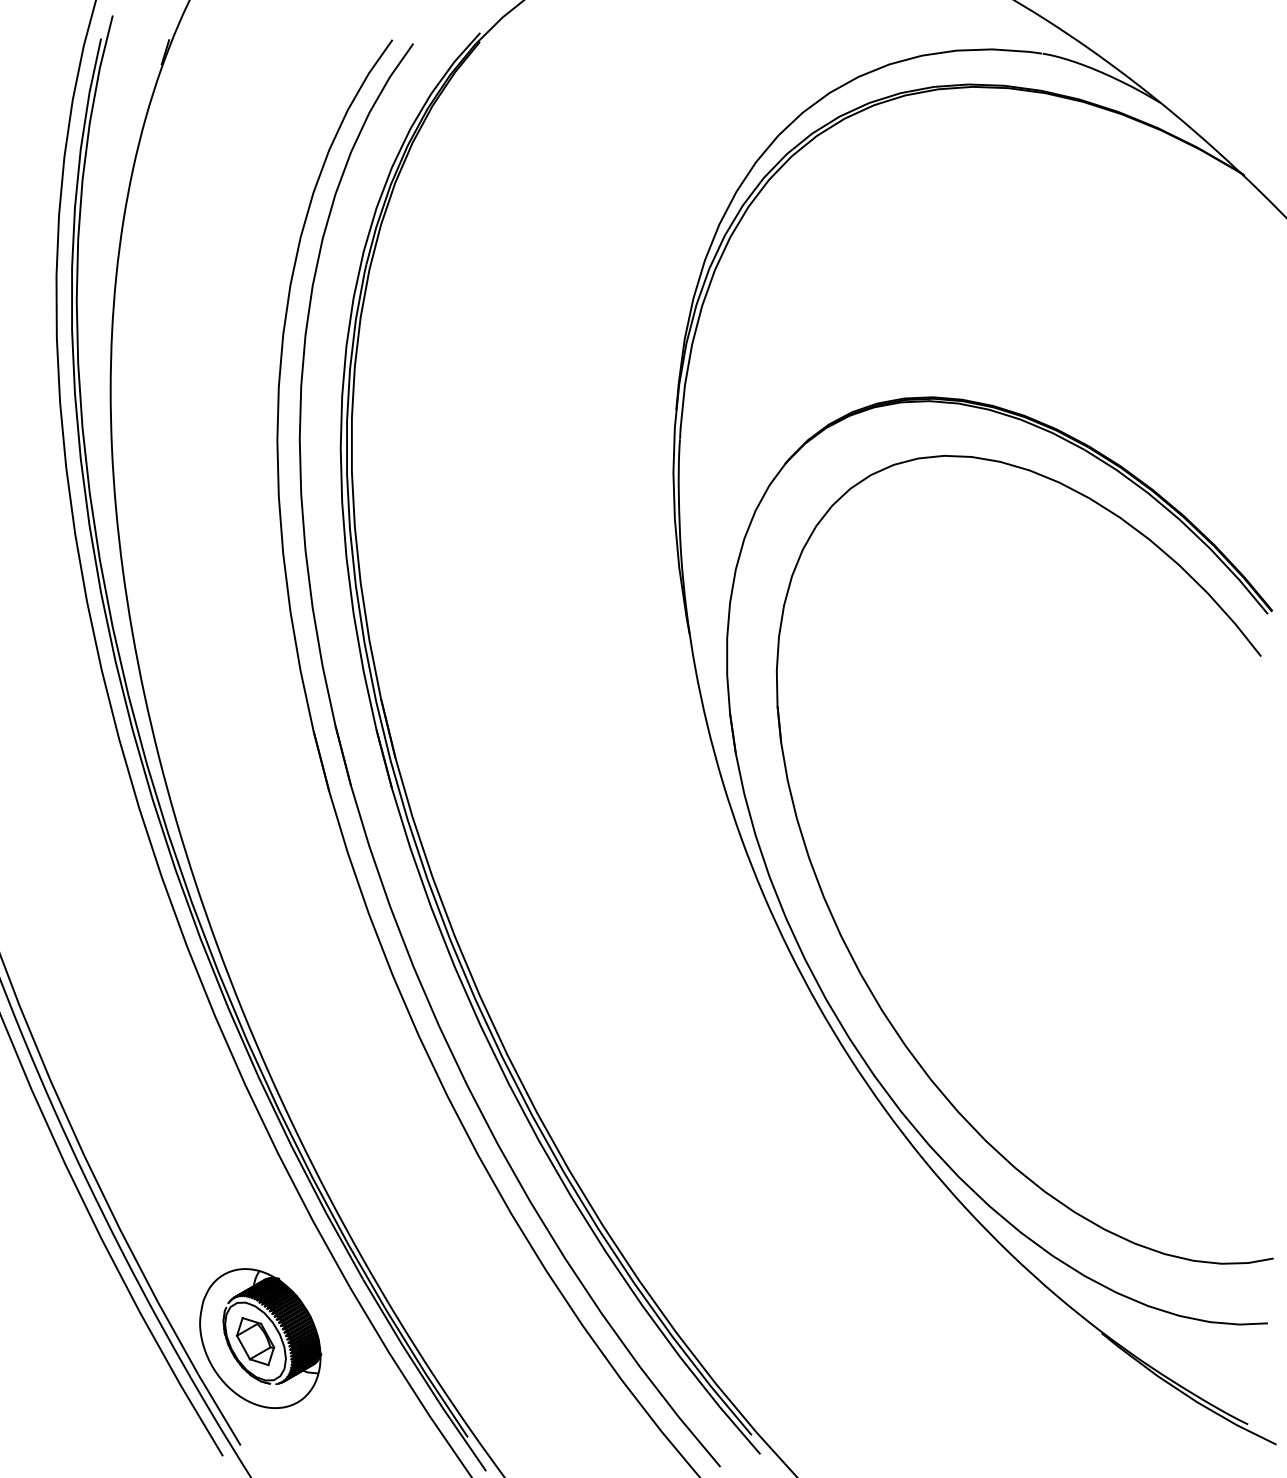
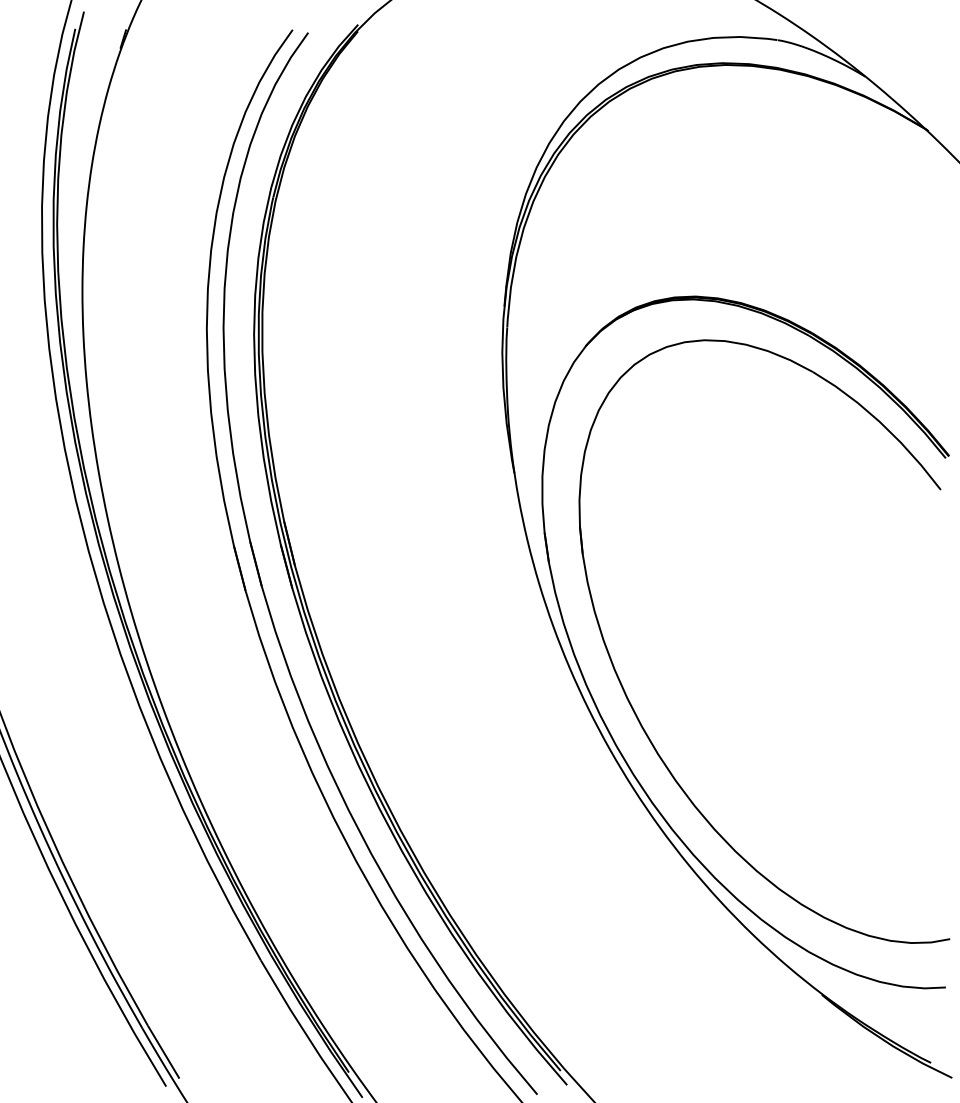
part: (260, 1338) -> (194, 998), removed

